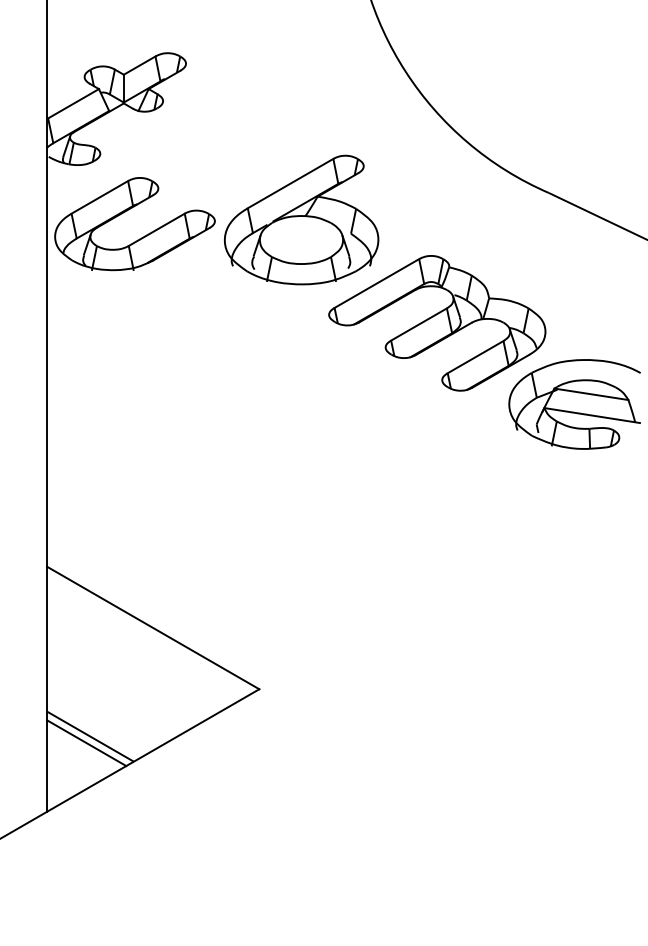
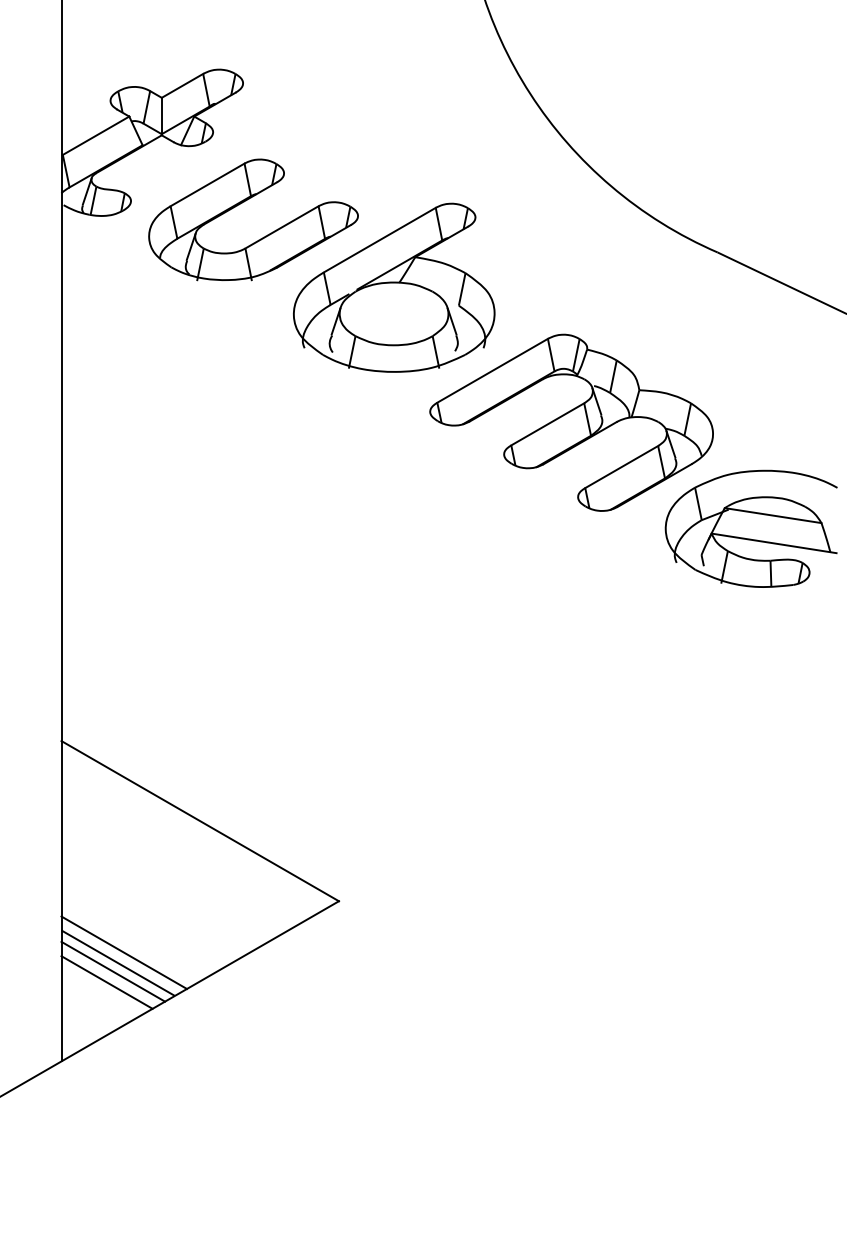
part: (127, 211) -> (243, 203), moved
line: (95, 728) -> (124, 952), added
line: (81, 751) -> (106, 982), added

